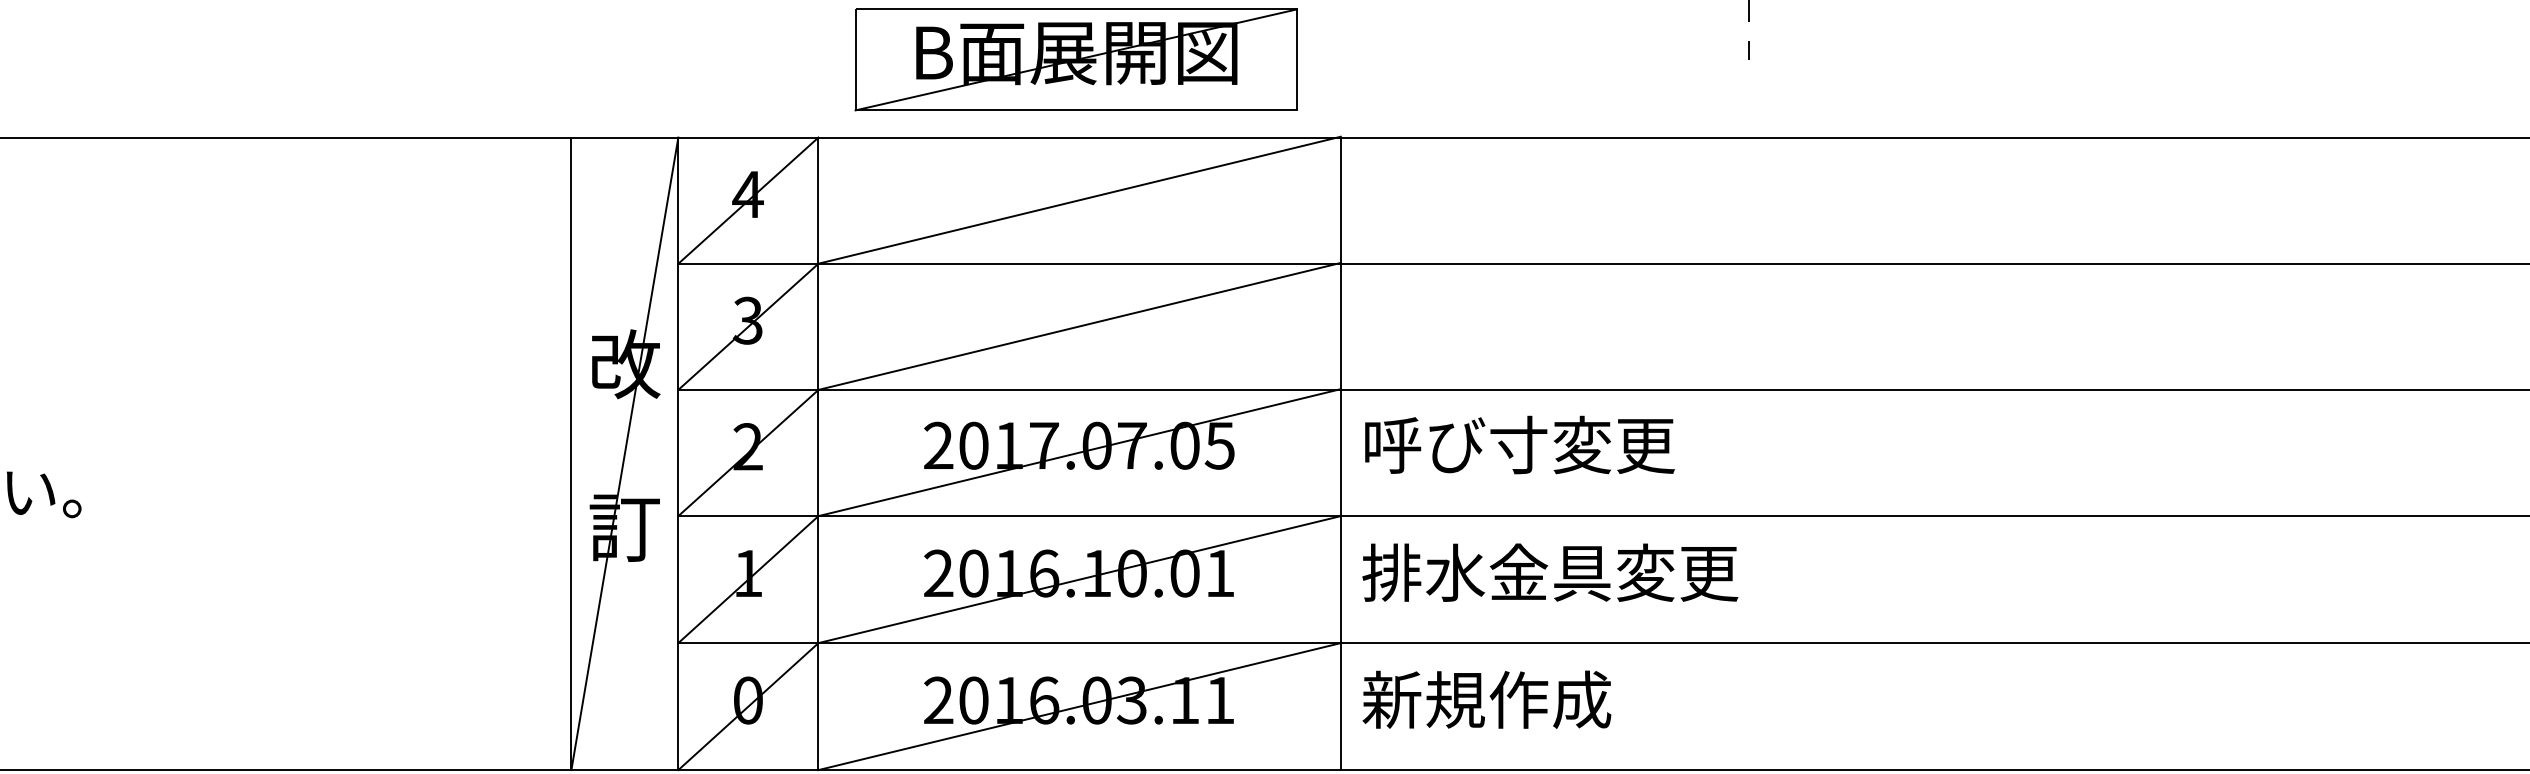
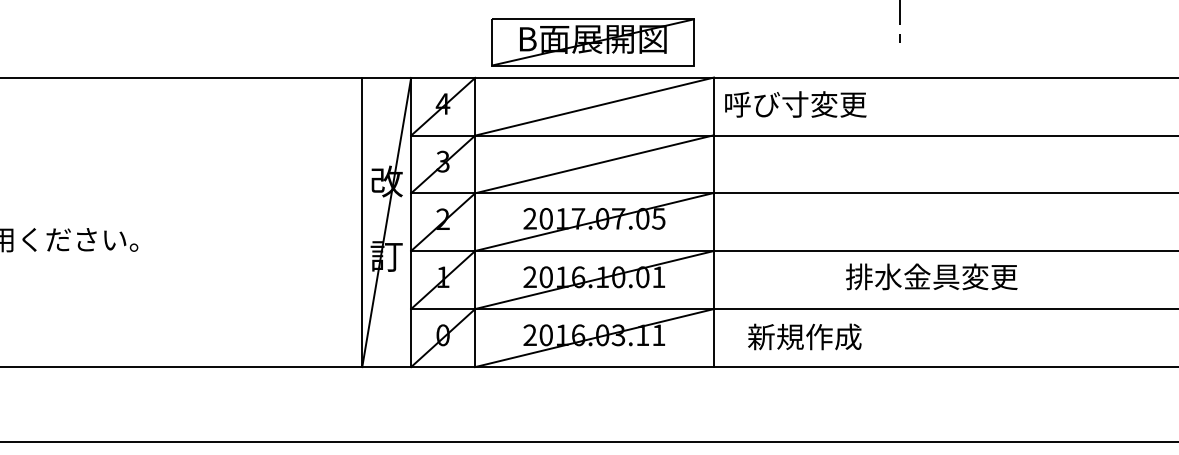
text: (1519, 445) -> (795, 104), moved
text: (1549, 571) -> (931, 276), moved
text: (1486, 698) -> (804, 336), moved

